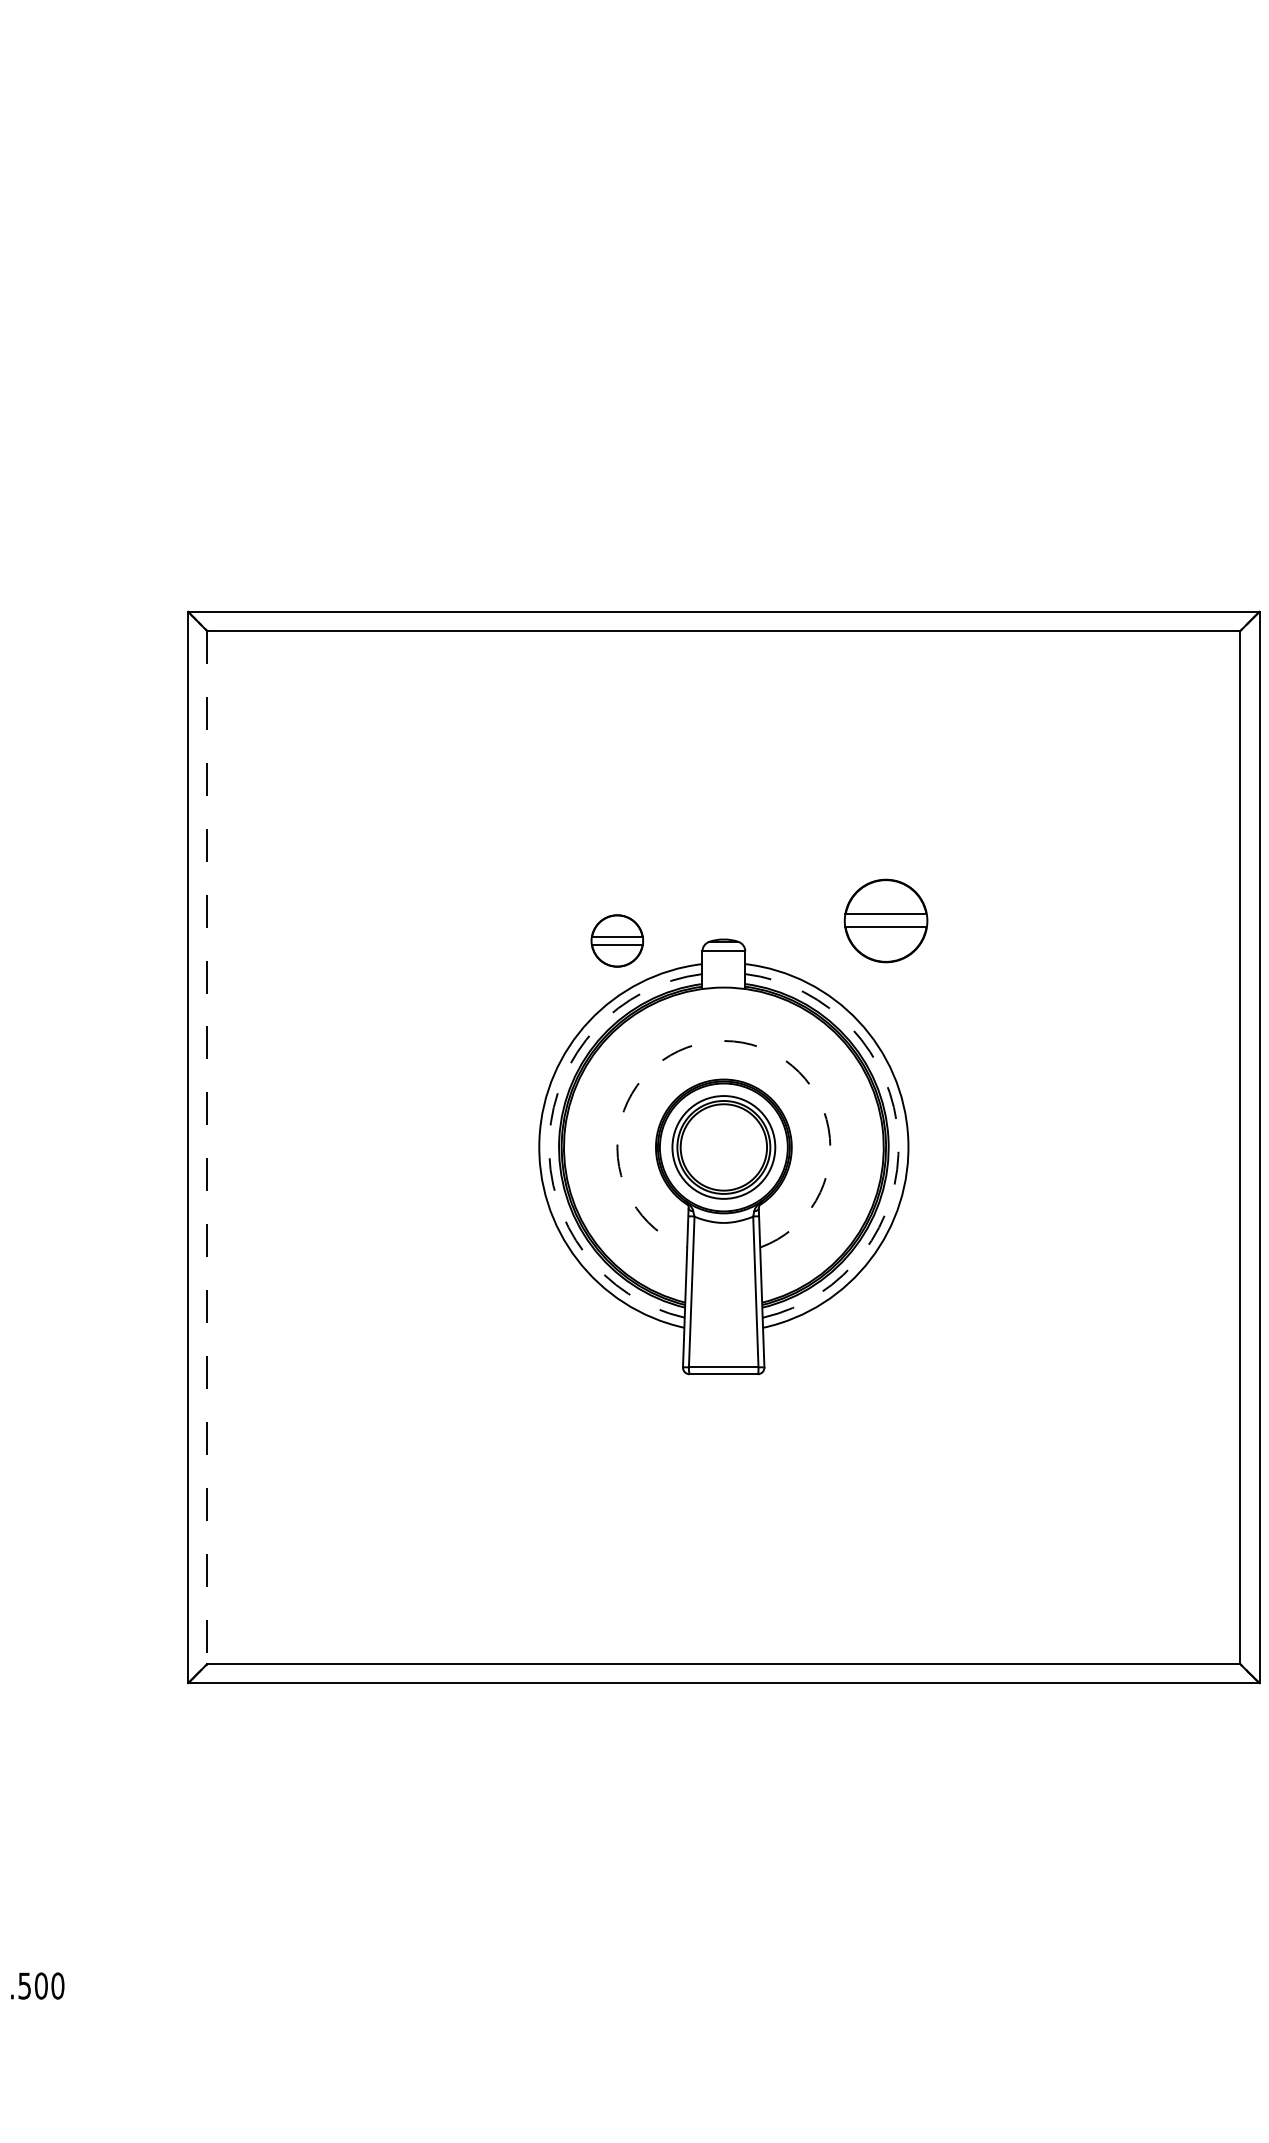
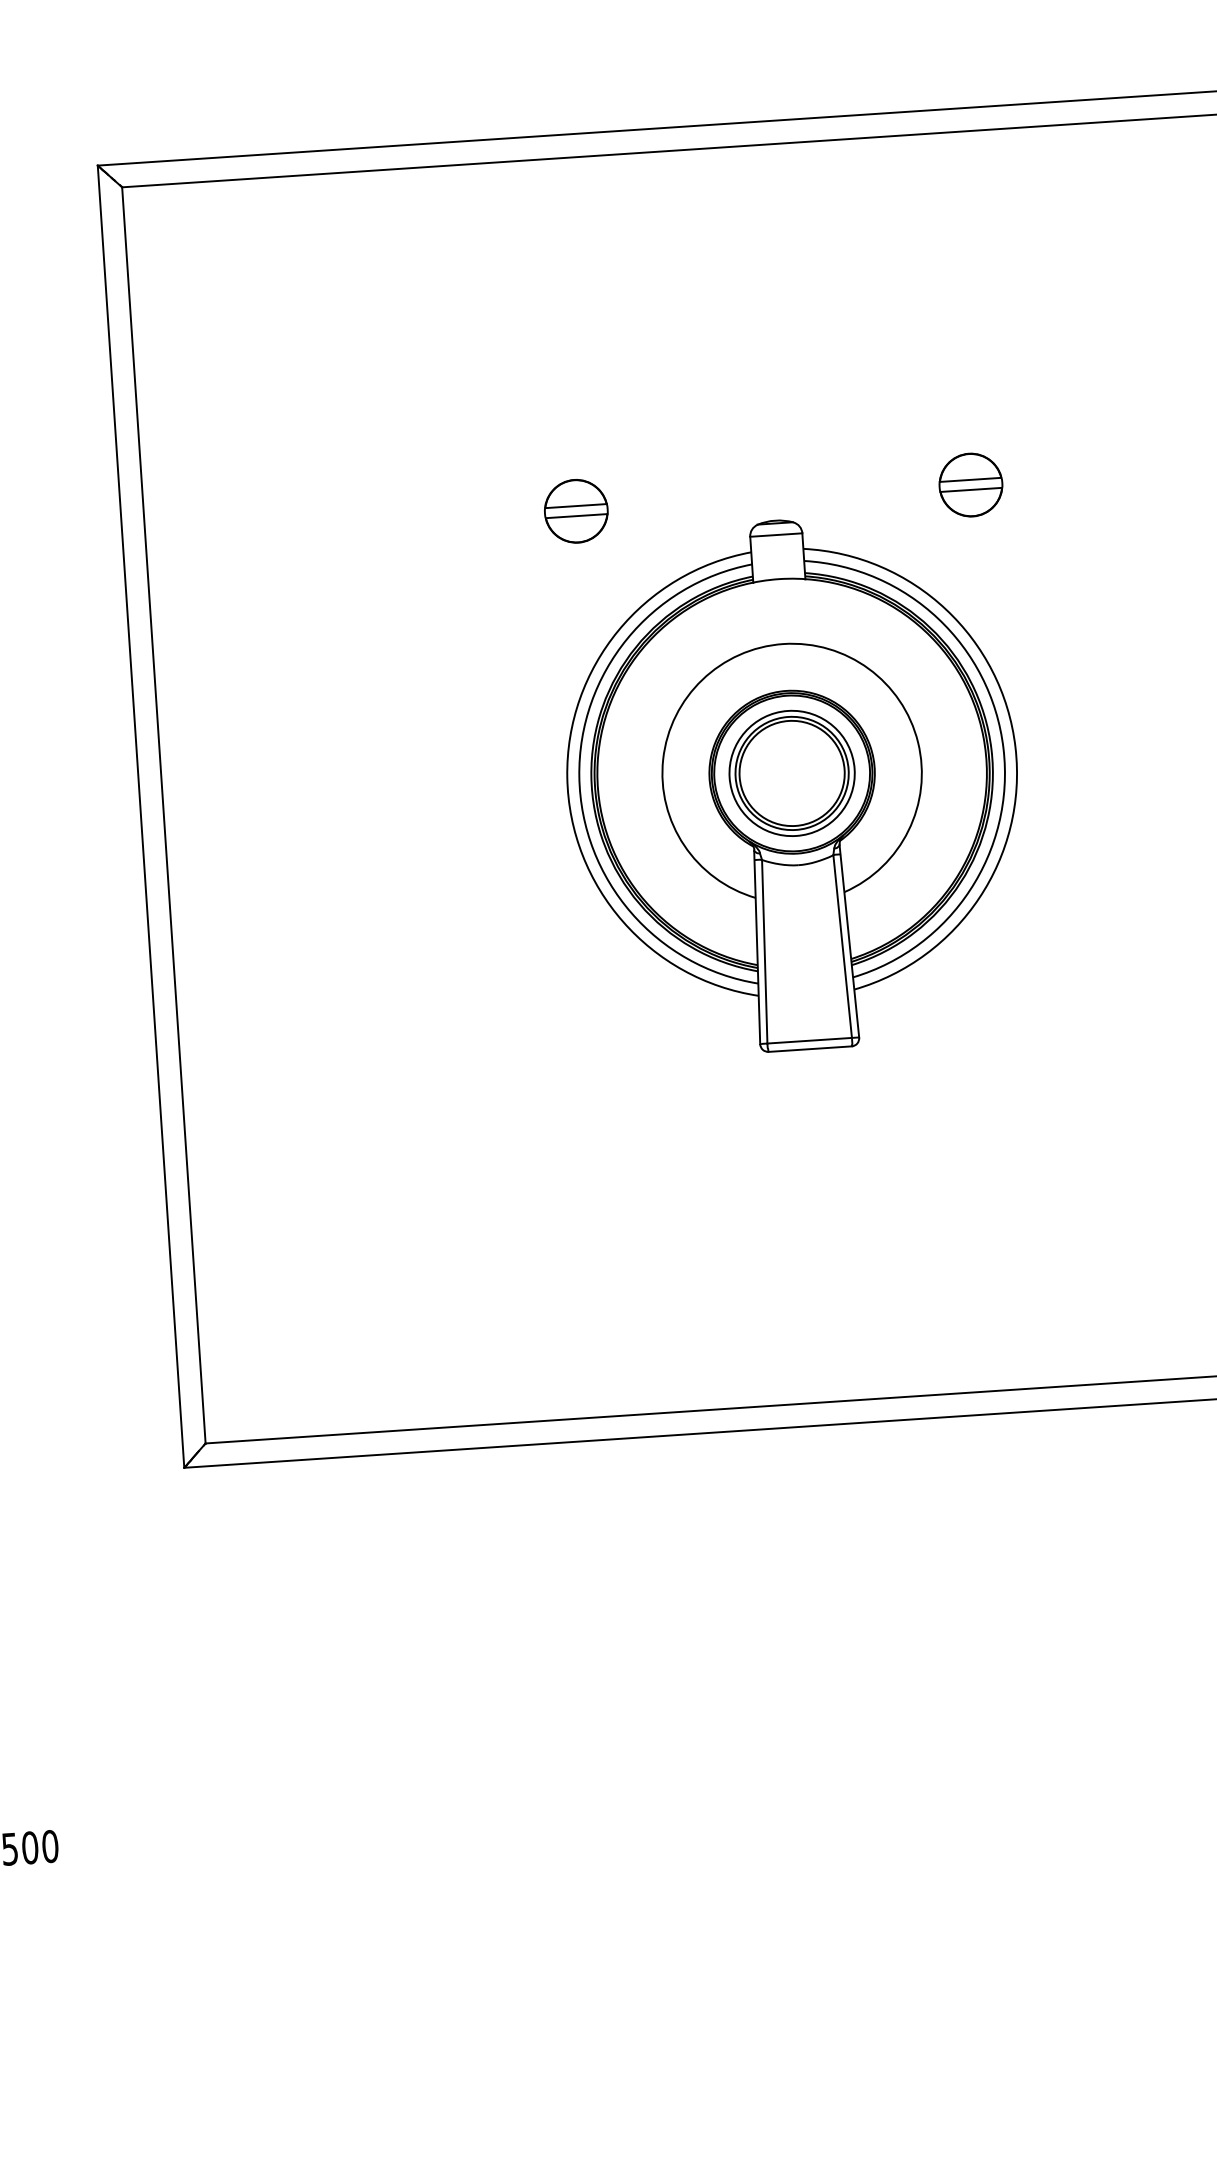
part: (885, 920) -> (970, 484), size x0.62
part: (617, 940) -> (576, 510), moved
arc: (723, 1040) -> (783, 643), dashed -> solid
arc: (549, 1138) -> (579, 776), dashed -> solid
arc: (898, 1138) -> (1003, 748), dashed -> solid
line: (207, 1147) -> (164, 815), dashed -> solid

